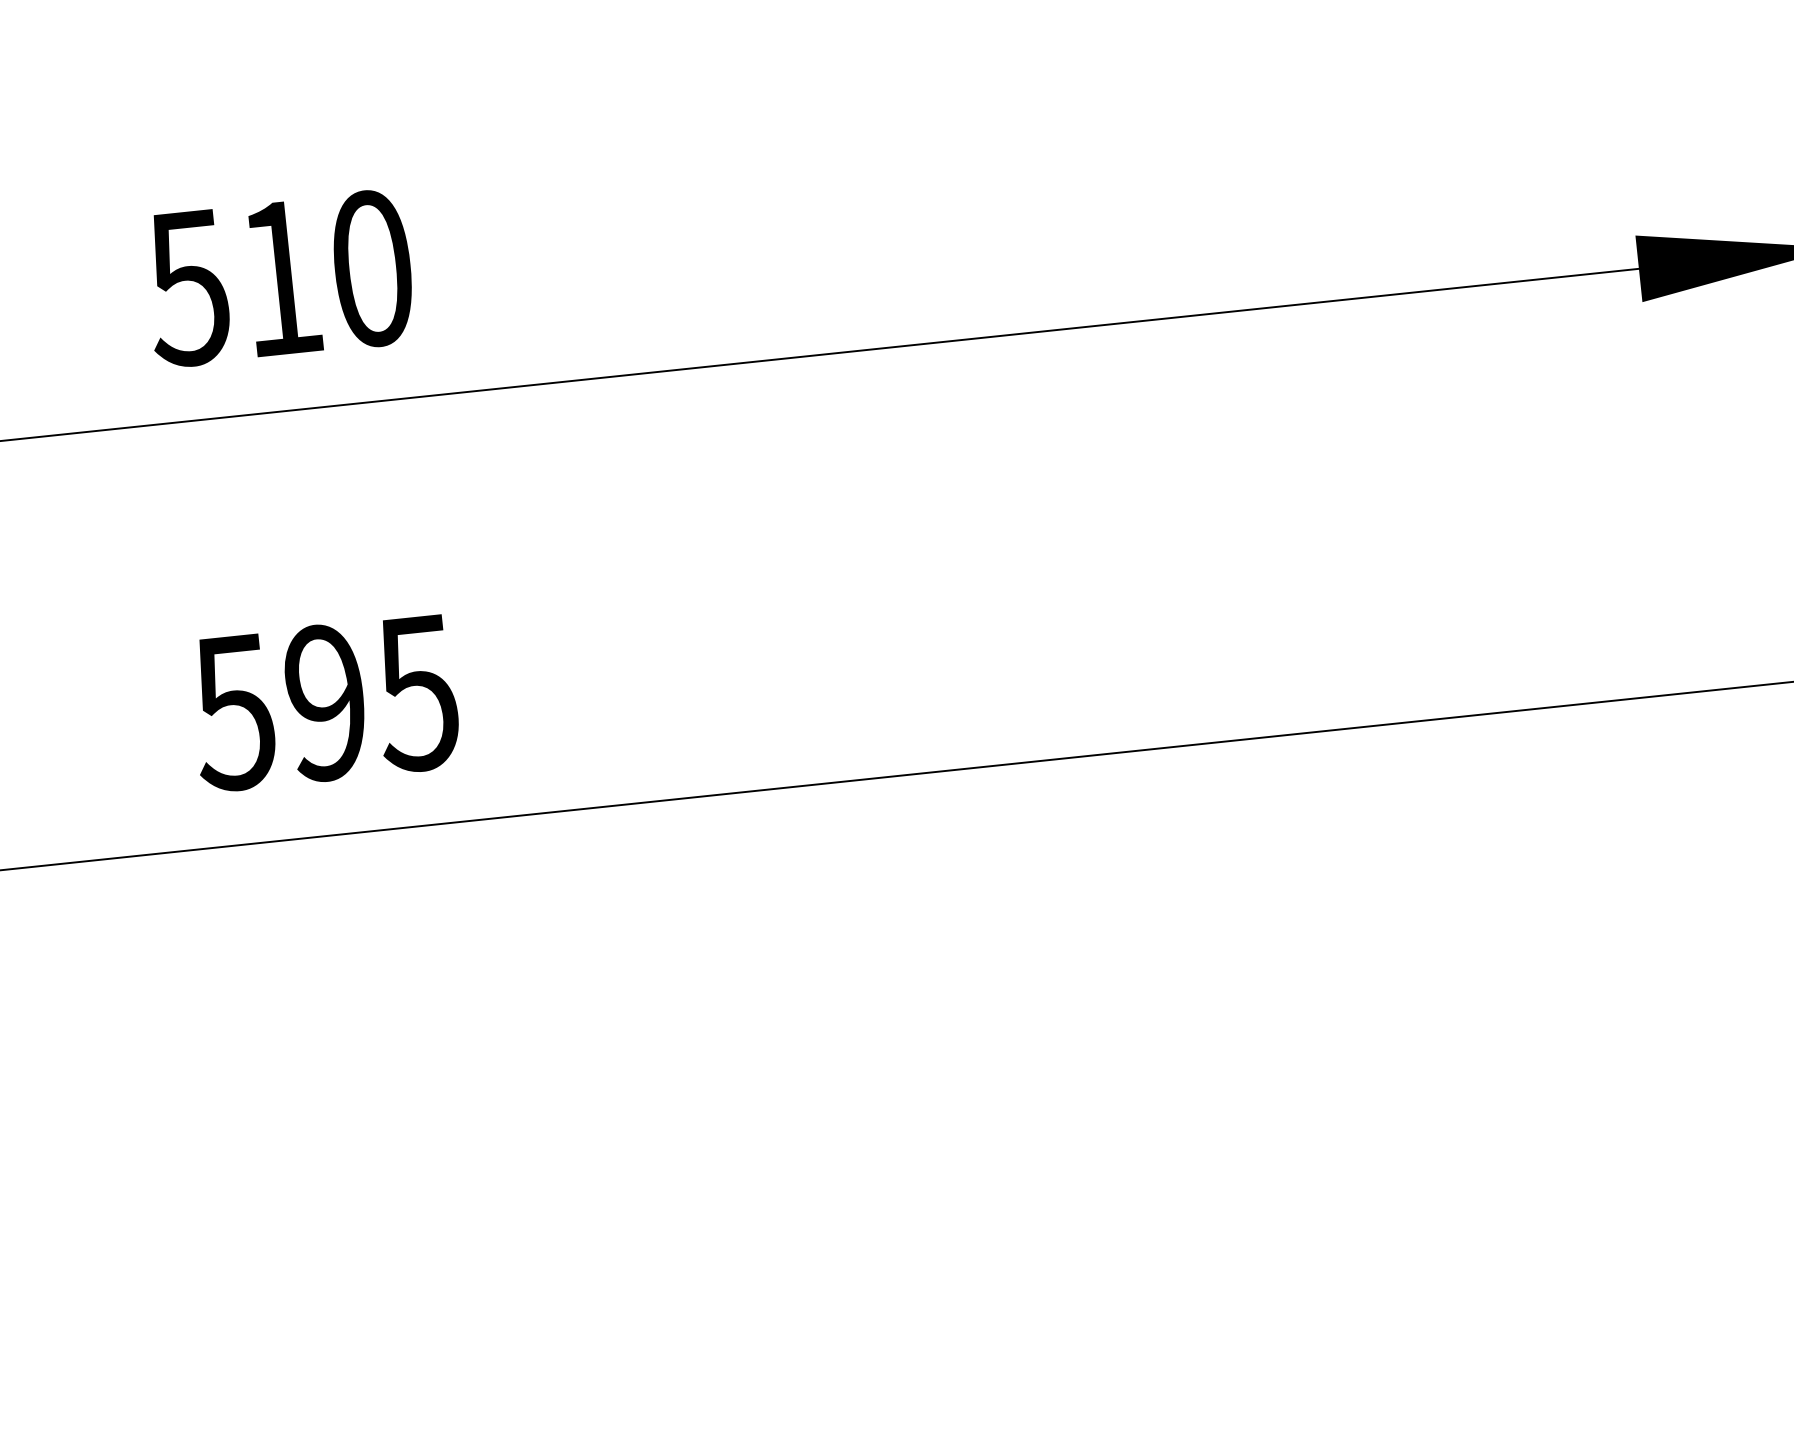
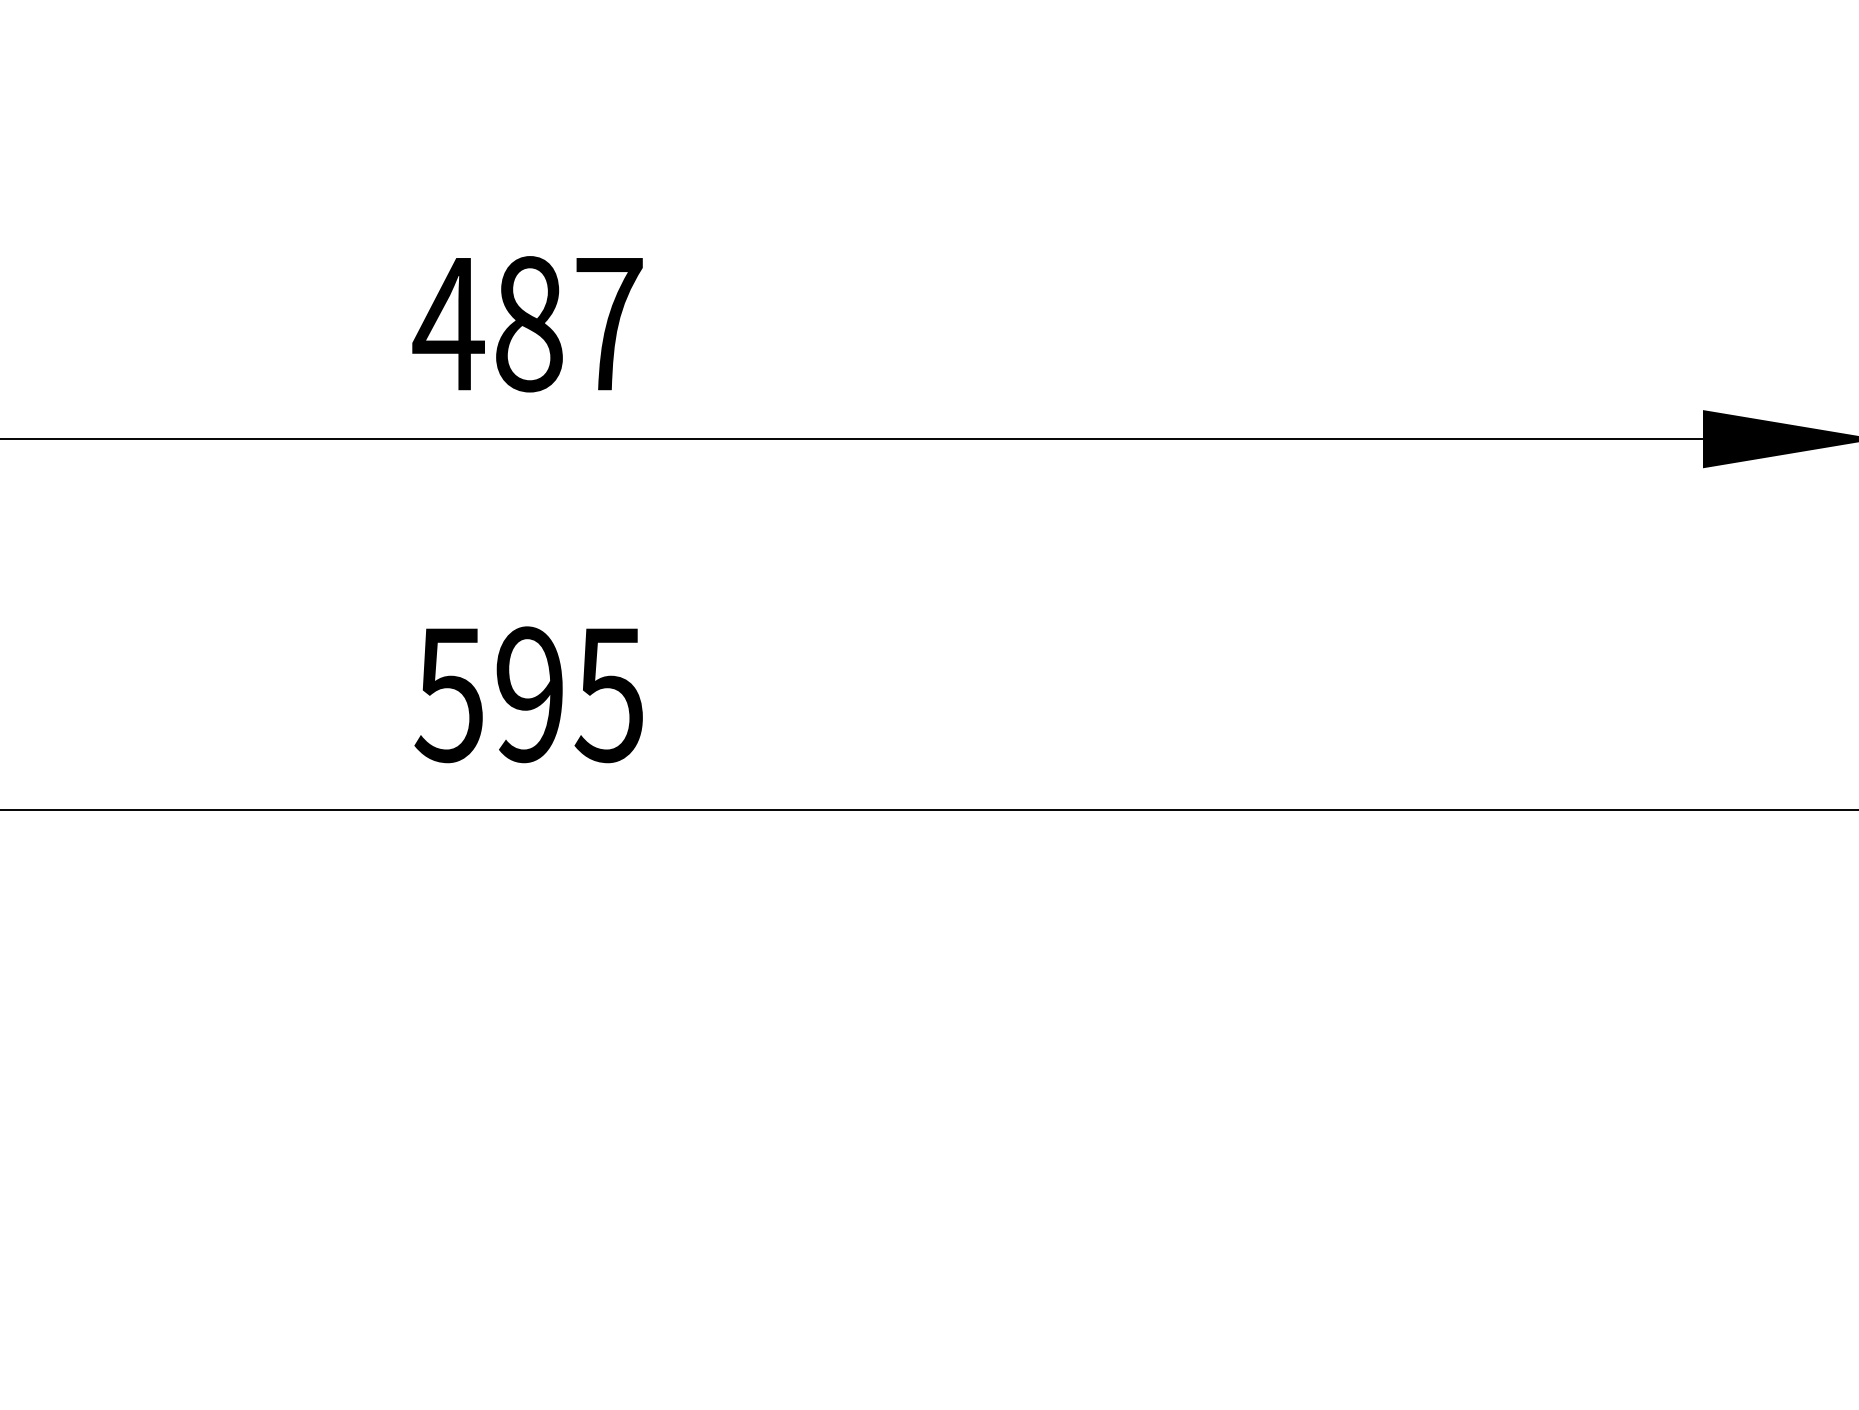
text: (278, 277) -> (527, 323), 510 -> 487

